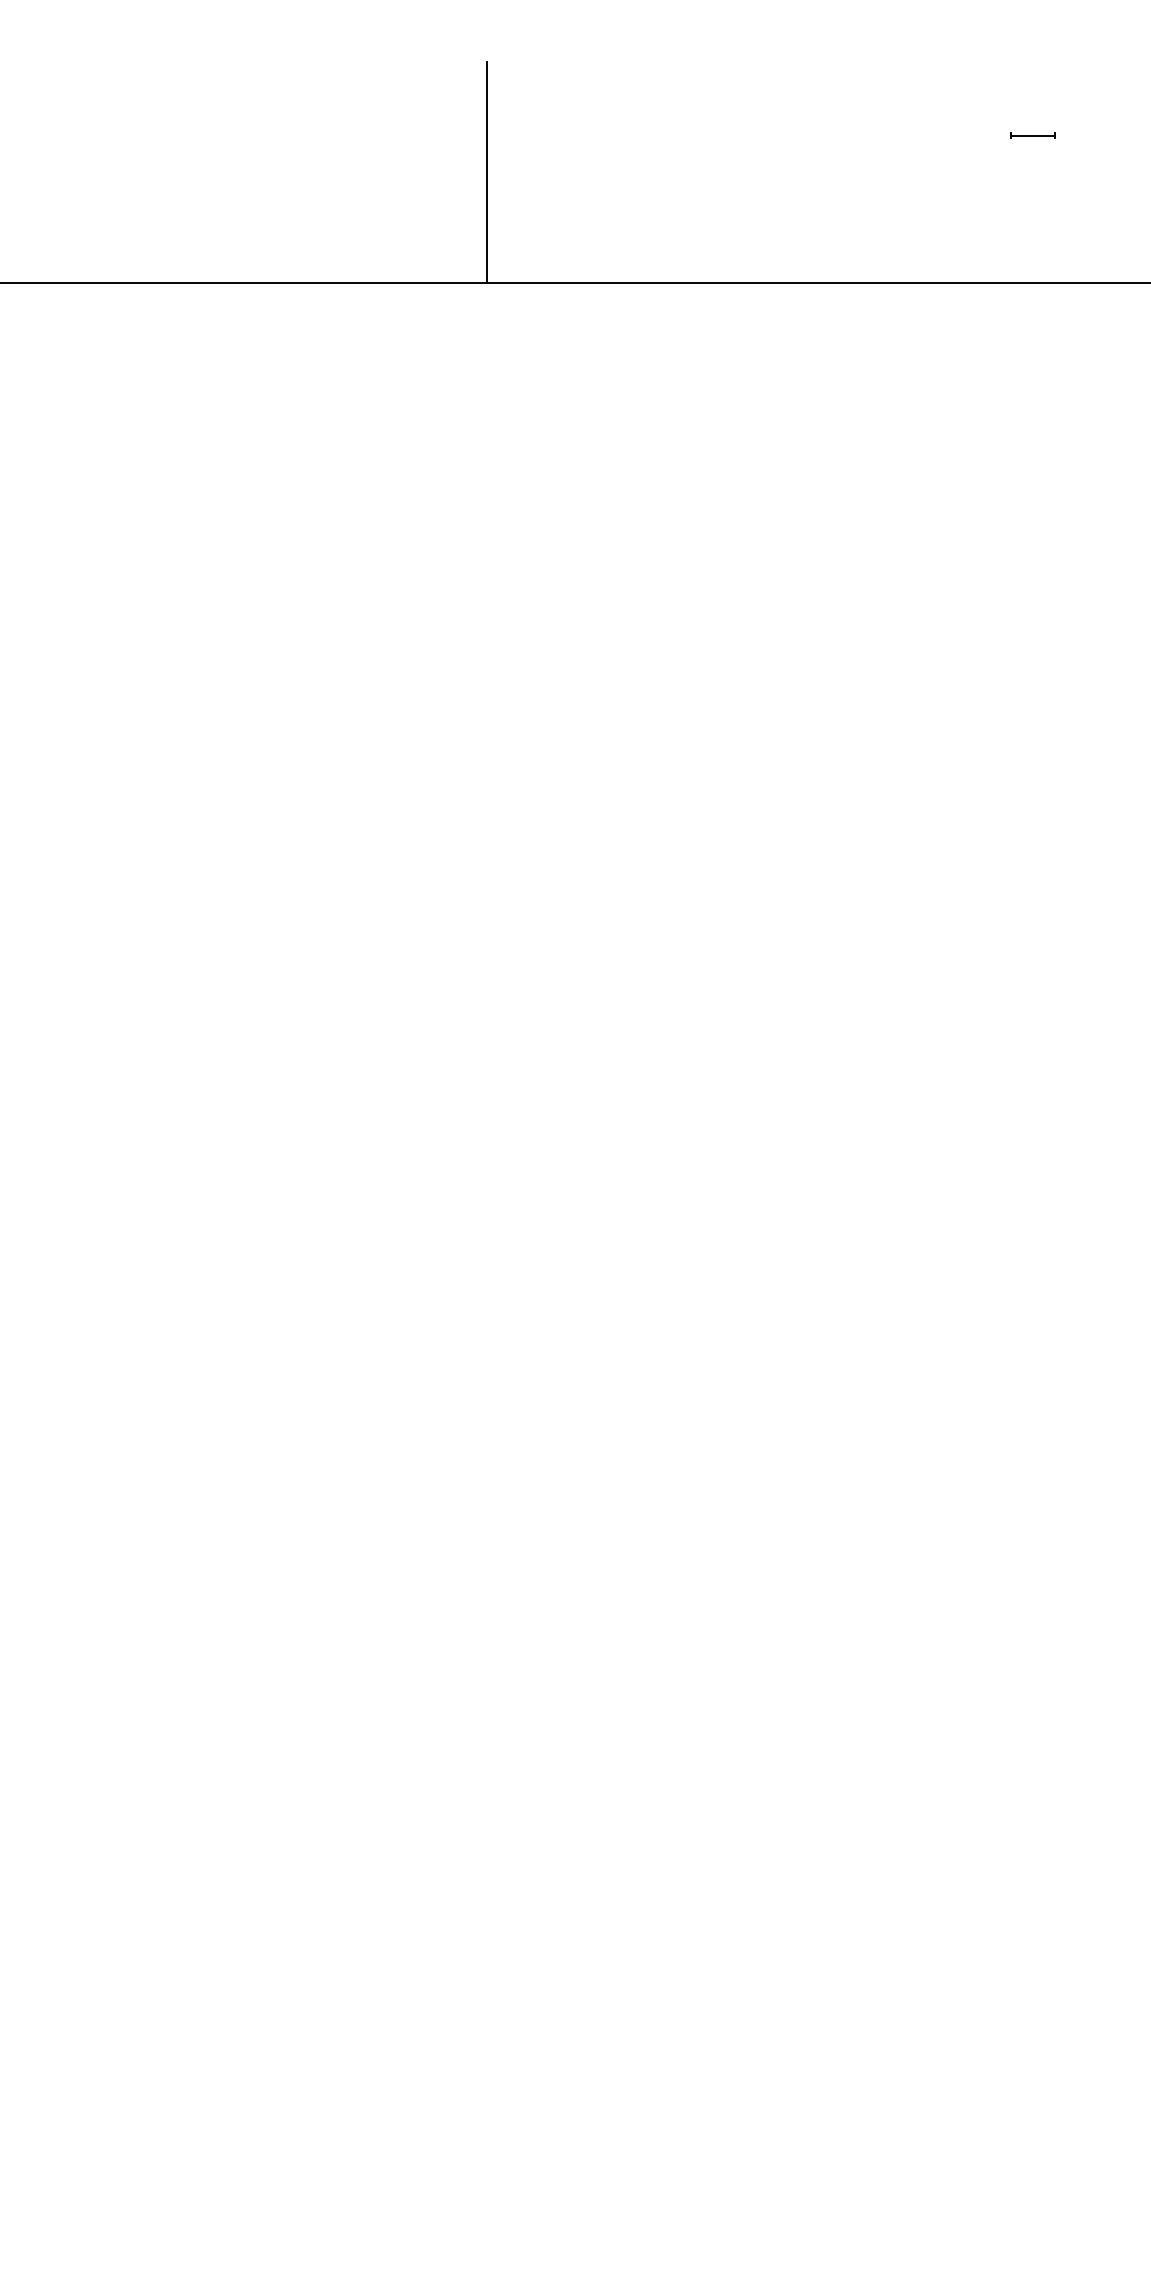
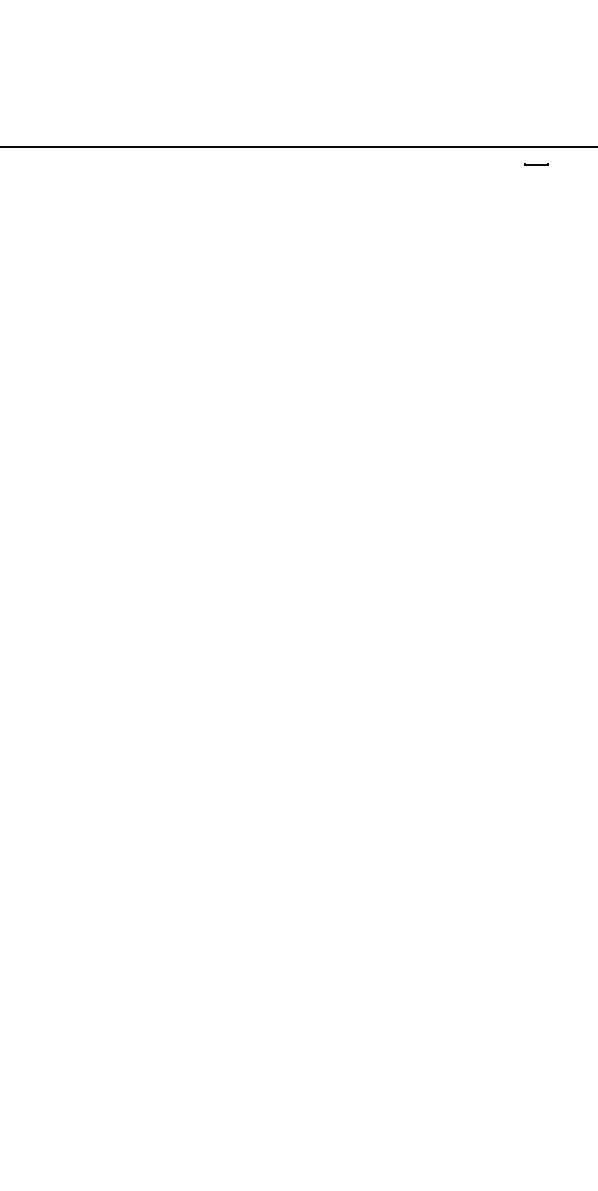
line: (1032, 135) -> (536, 164), moved
line: (486, 172) -> (252, 89), removed

